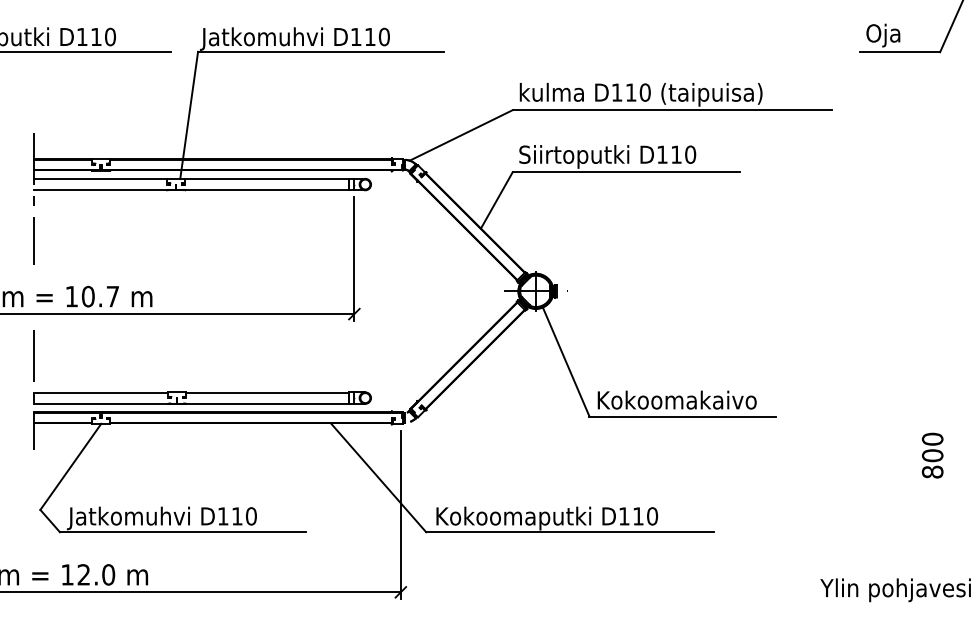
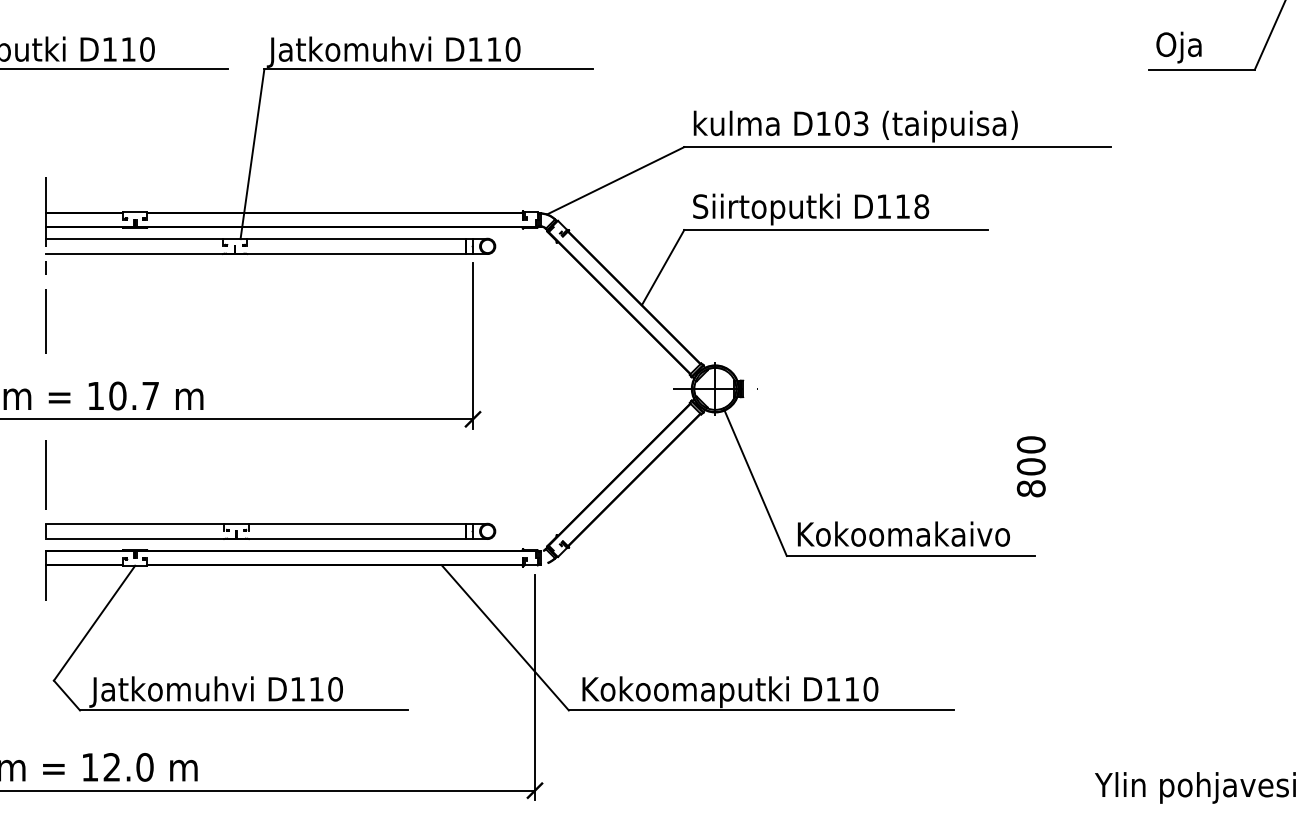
text: (637, 92) -> (850, 123), D110 -> D103
text: (690, 154) -> (921, 206), D110 -> D118
text: (932, 455) -> (1031, 466), moved

